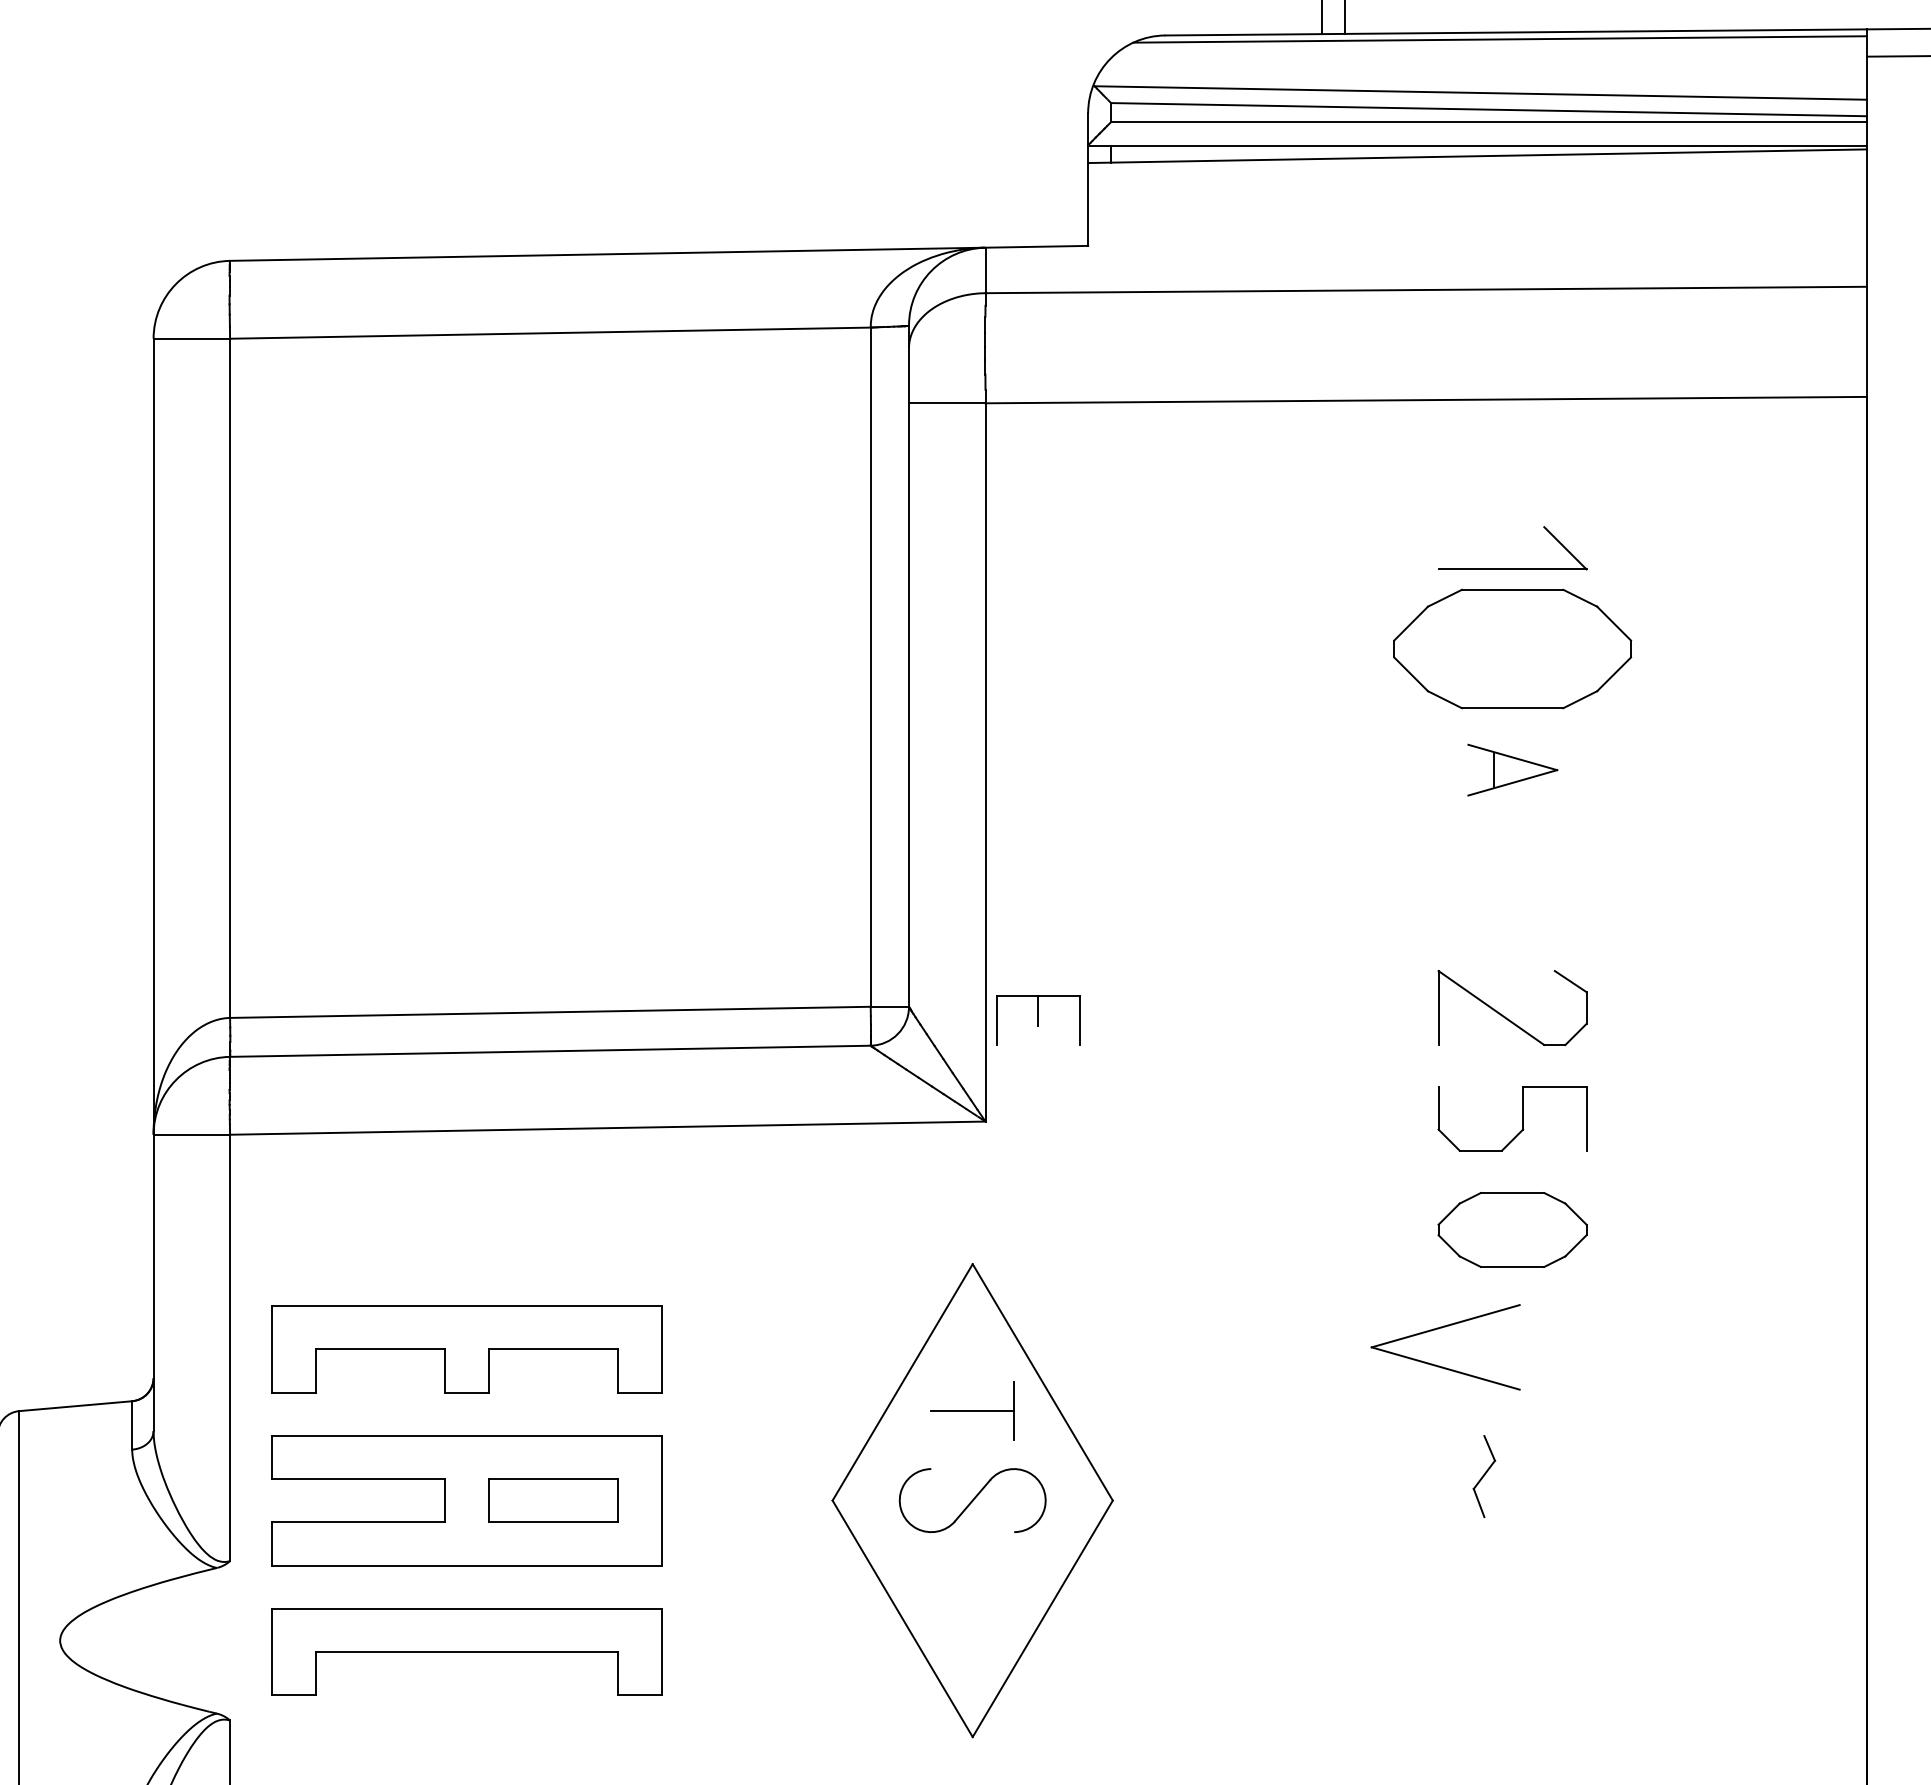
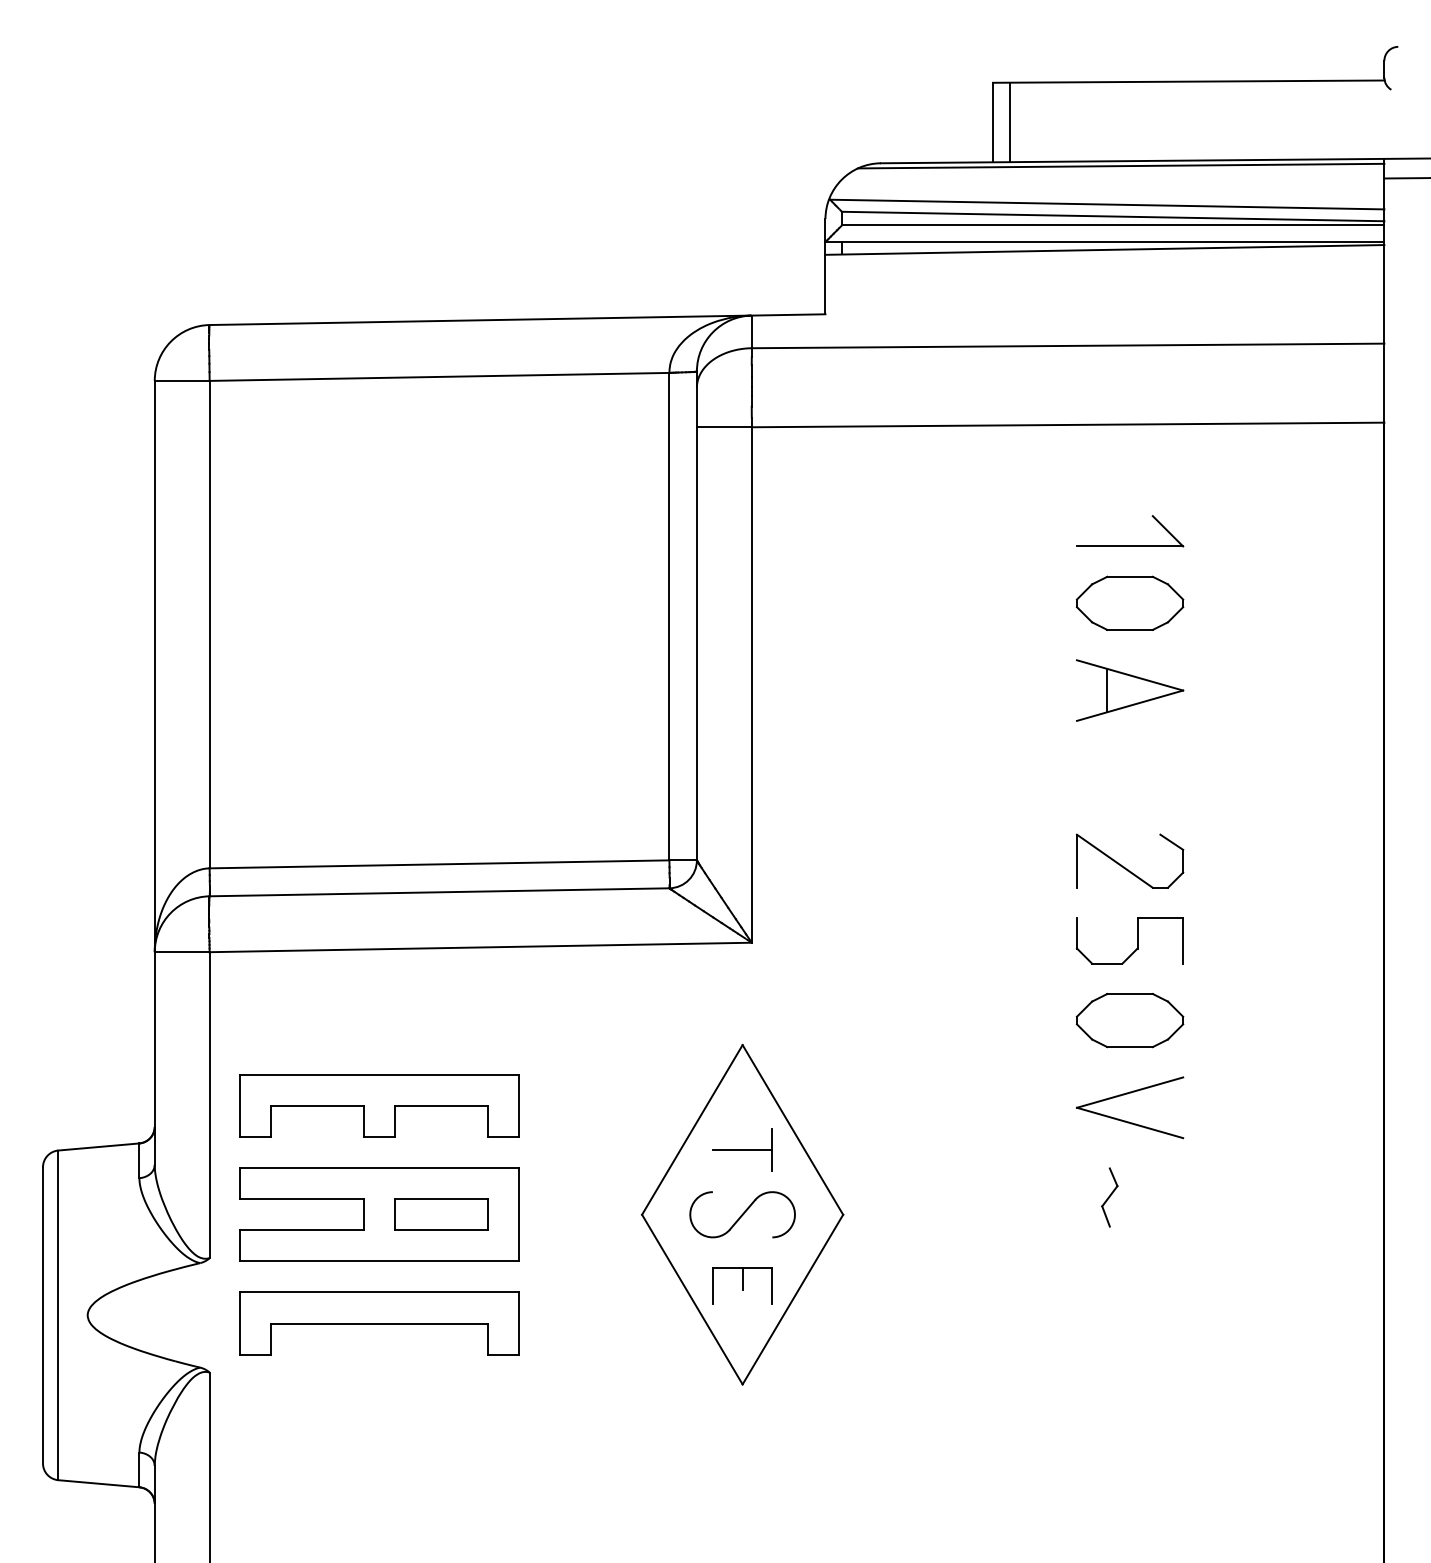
part: (1511, 647) -> (1129, 602), size x0.62
part: (1513, 770) -> (1130, 690), size x1.67
part: (1038, 1019) -> (742, 1285), moved
part: (1442, 1328) -> (1127, 1094), moved

